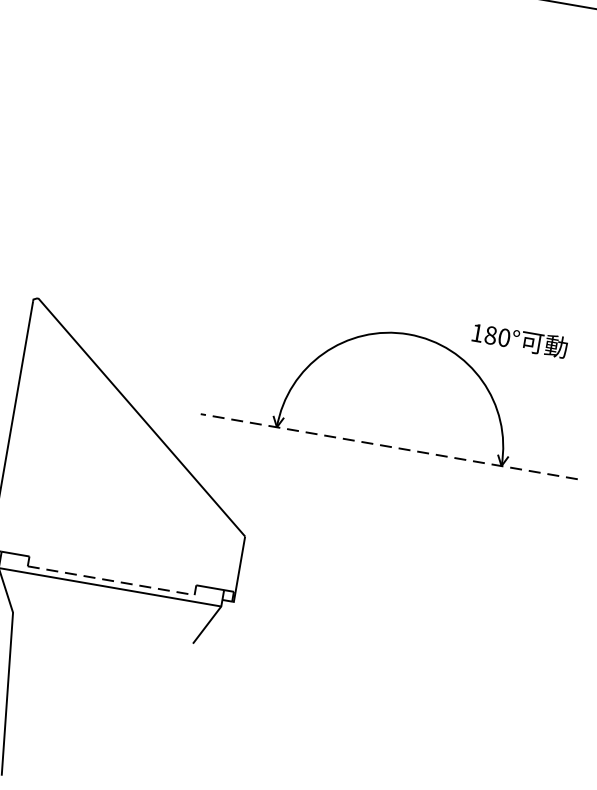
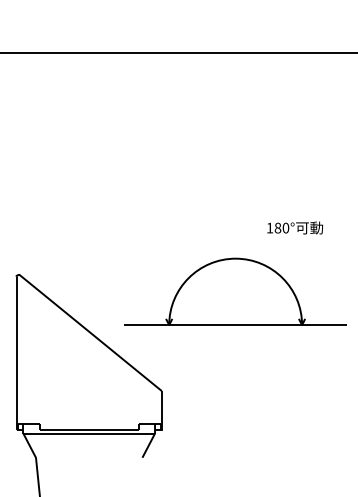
part: (520, 339) -> (295, 227), moved
line: (388, 447) -> (235, 325), dashed -> solid
line: (111, 580) -> (89, 429), dashed -> solid

